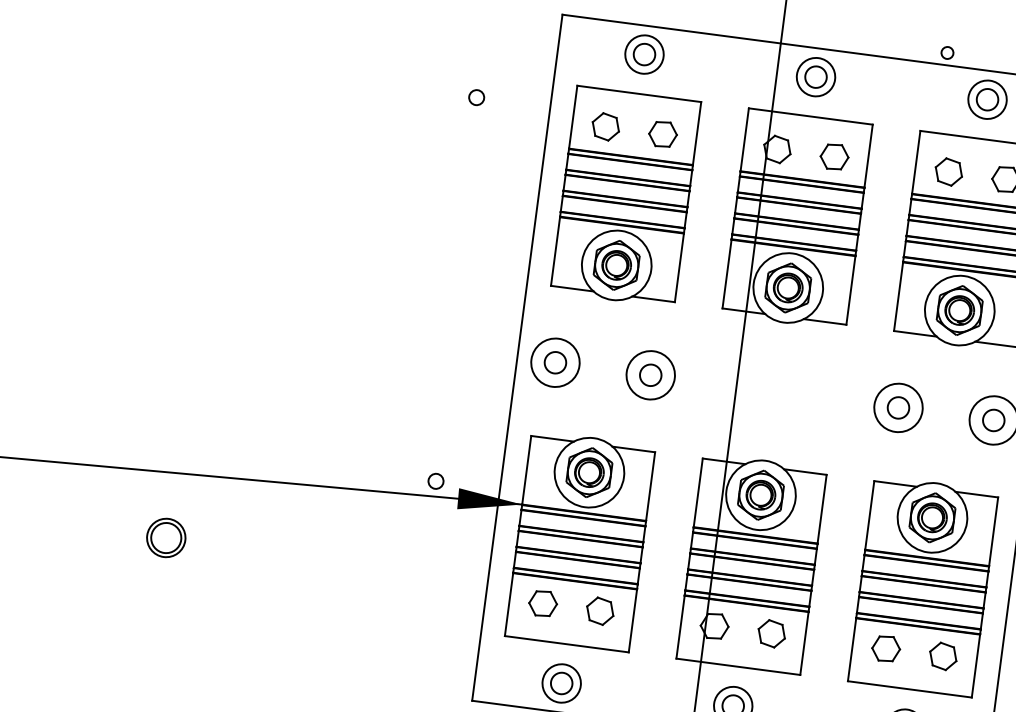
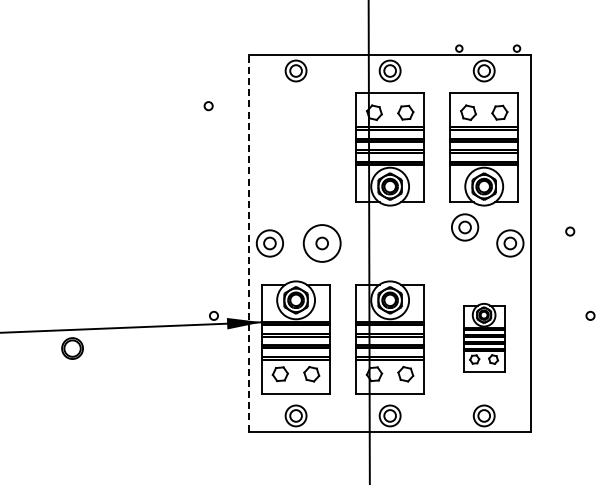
part: (624, 197) -> (295, 149), removed
line: (518, 356) -> (249, 242), solid -> dashed
circle: (651, 375) -> (322, 243), size x1.4
part: (899, 408) -> (465, 227), moved
part: (166, 537) -> (72, 348), moved
part: (922, 585) -> (483, 337), size x0.6

